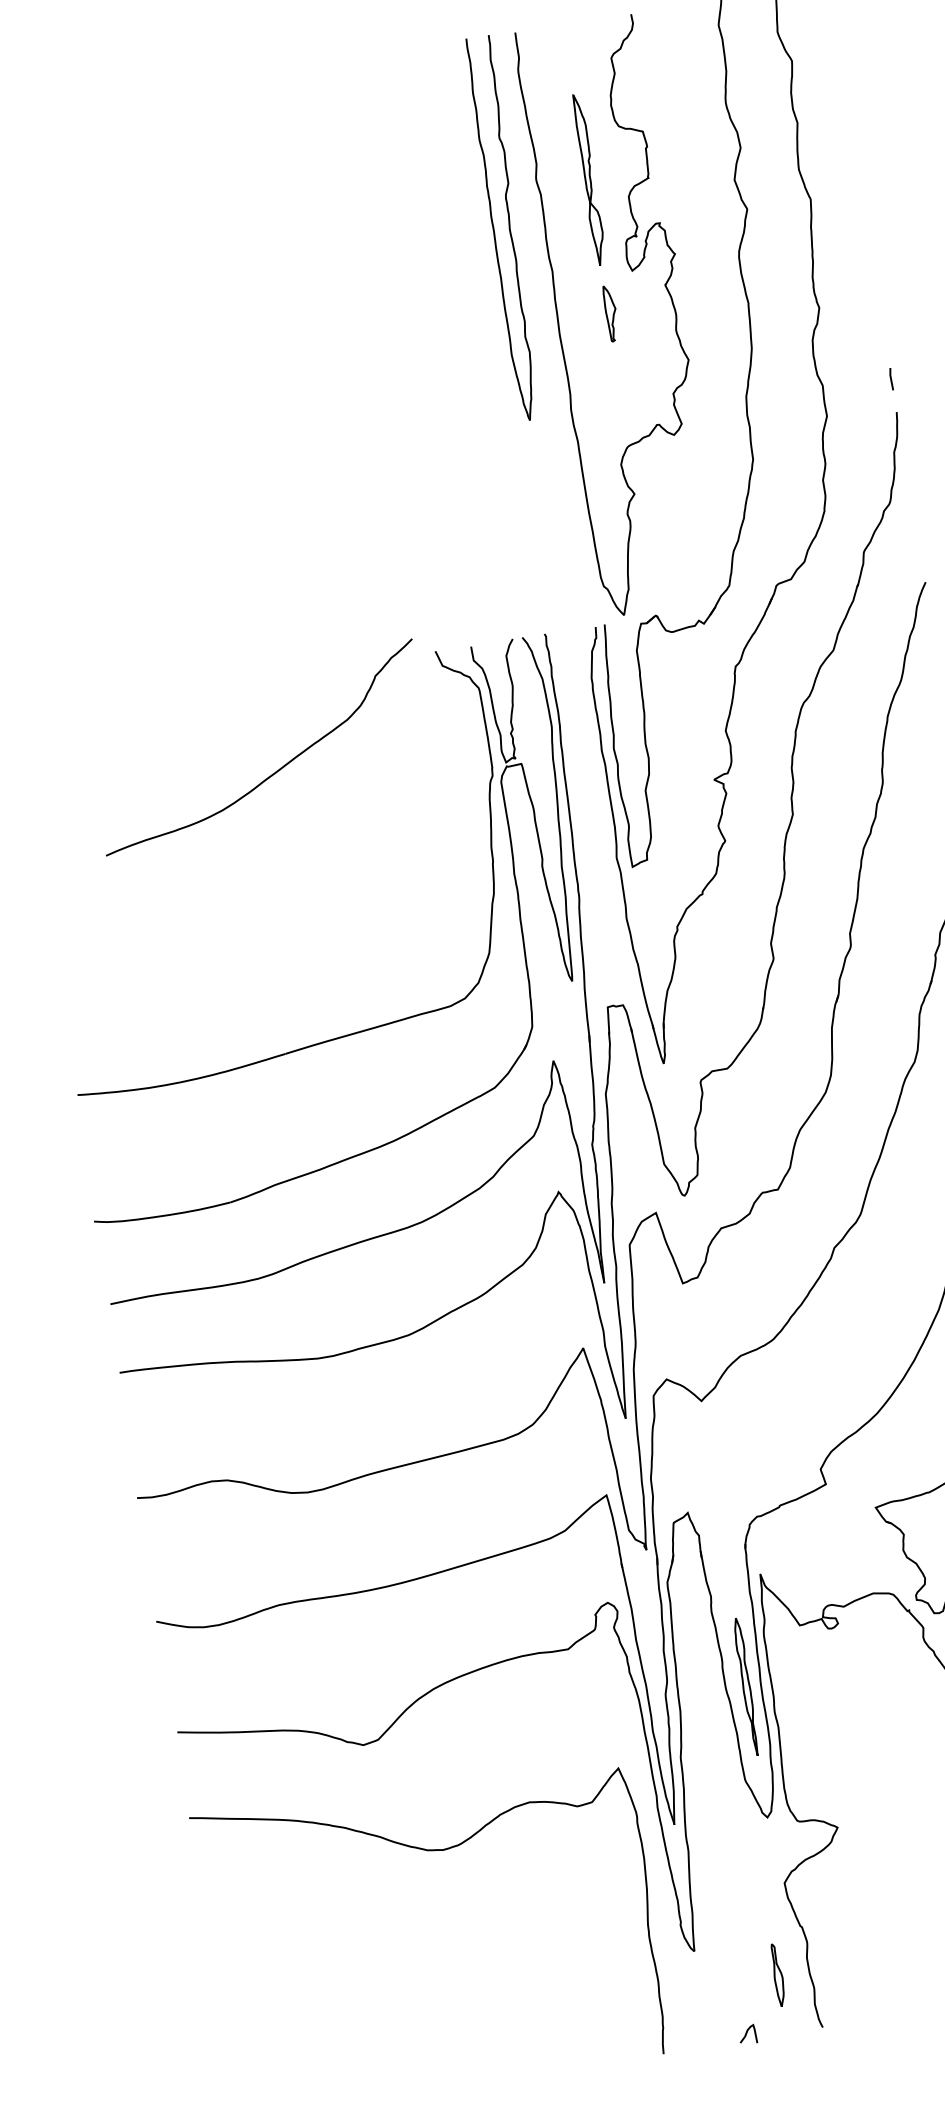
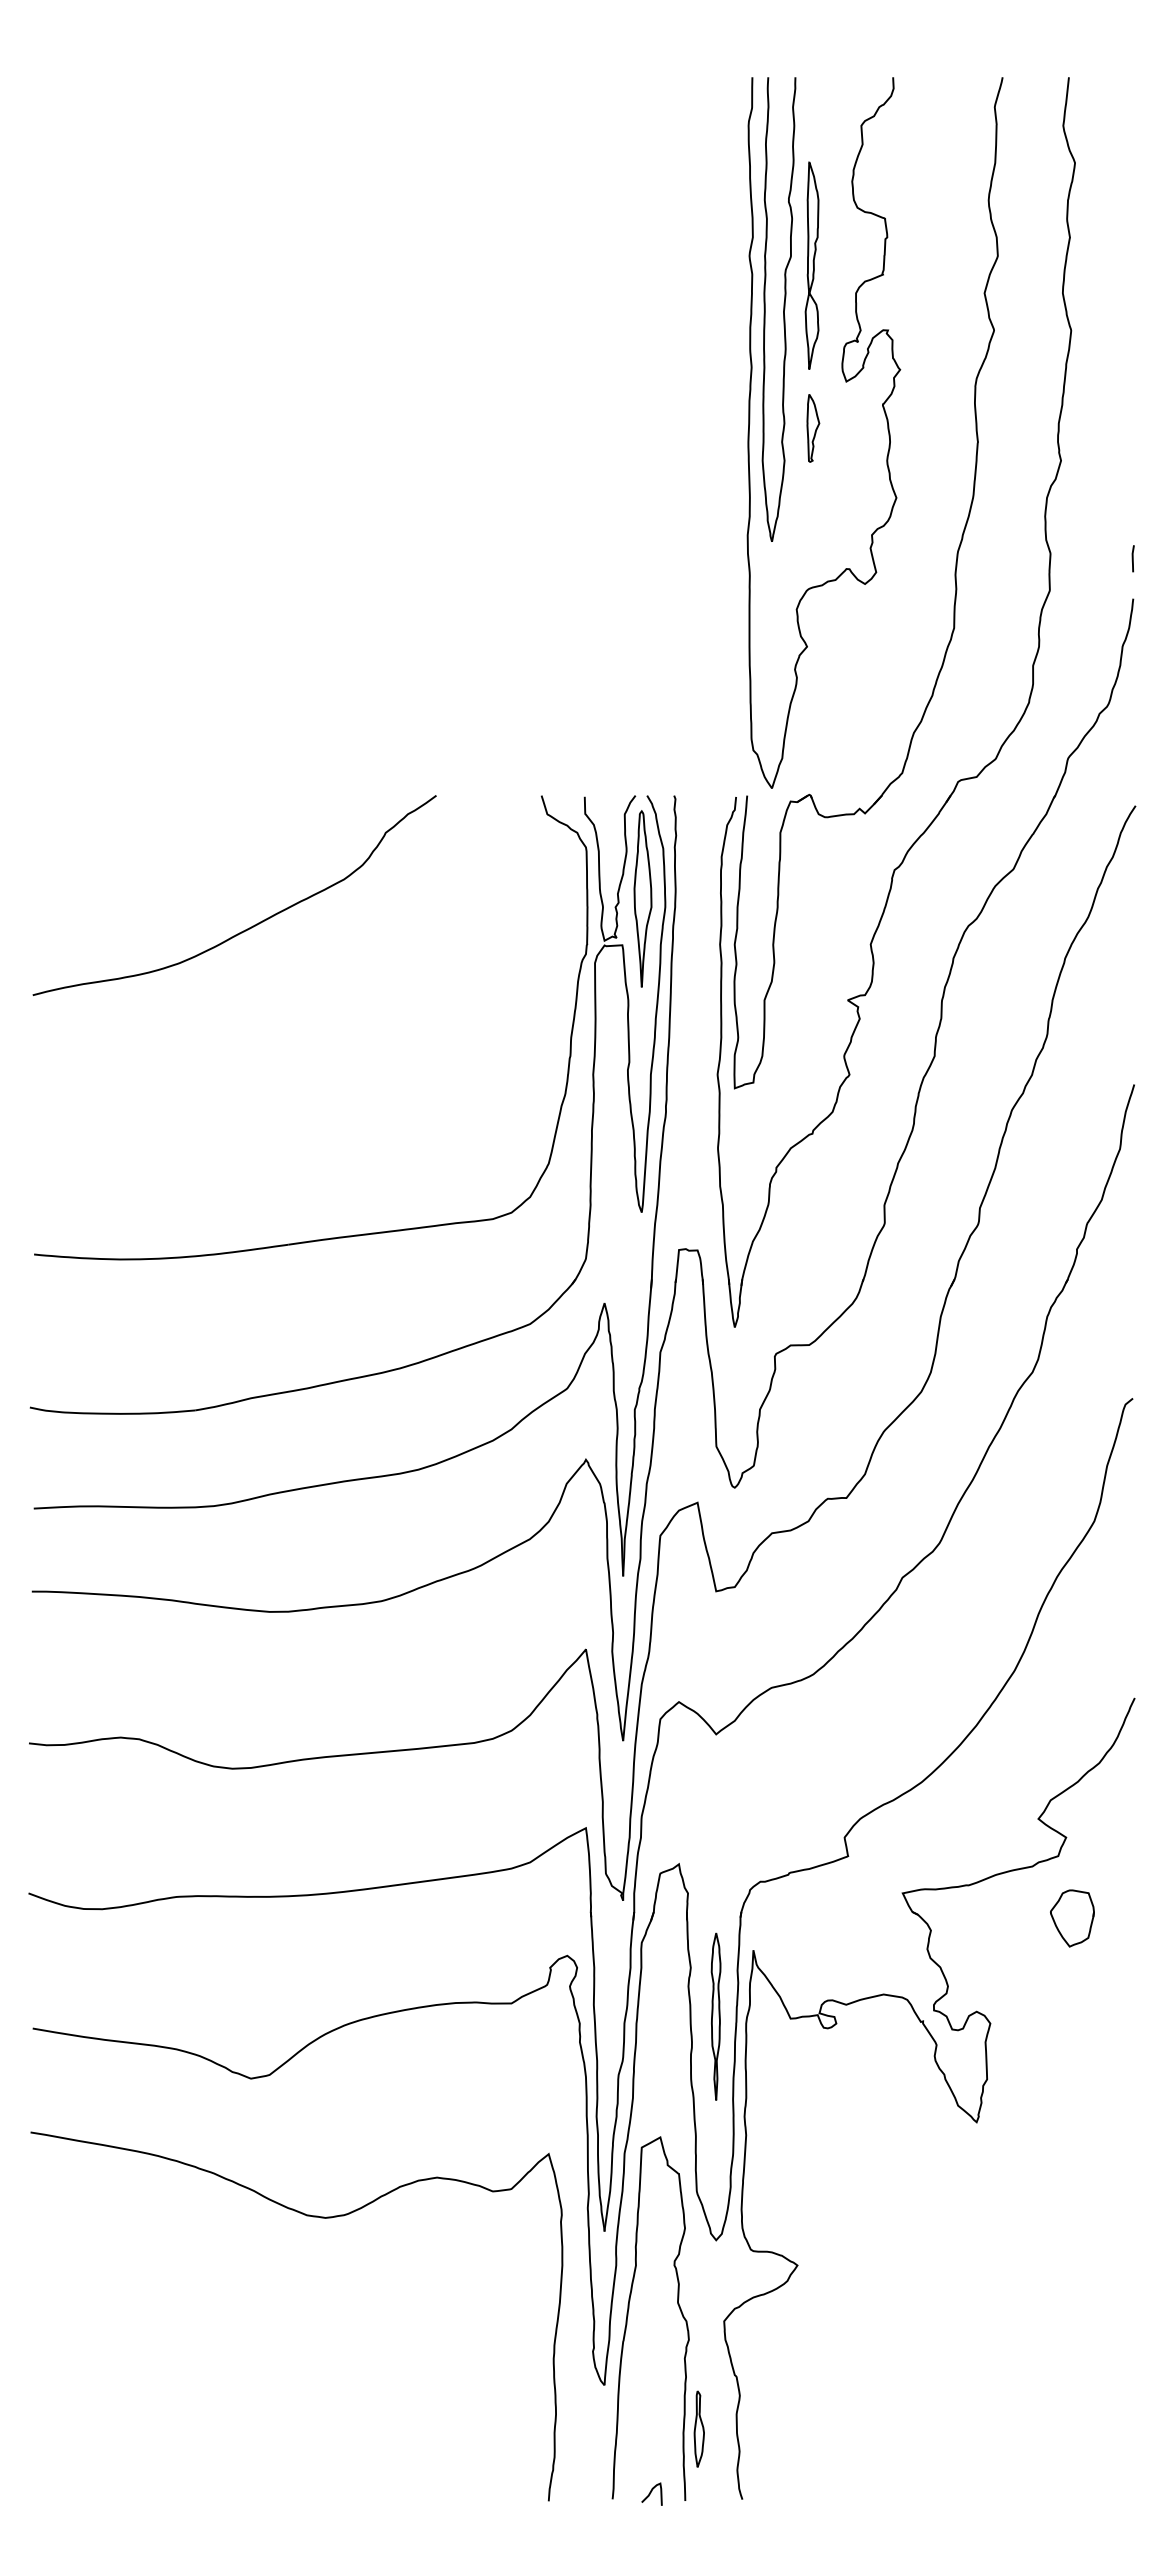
part: (505, 228) -> (778, 309), moved
part: (531, 722) -> (642, 898), added
curve: (277, 769) -> (252, 925), moved
part: (746, 1686) -> (715, 2016), moved
curve: (705, 1891) -> (628, 2316), added

